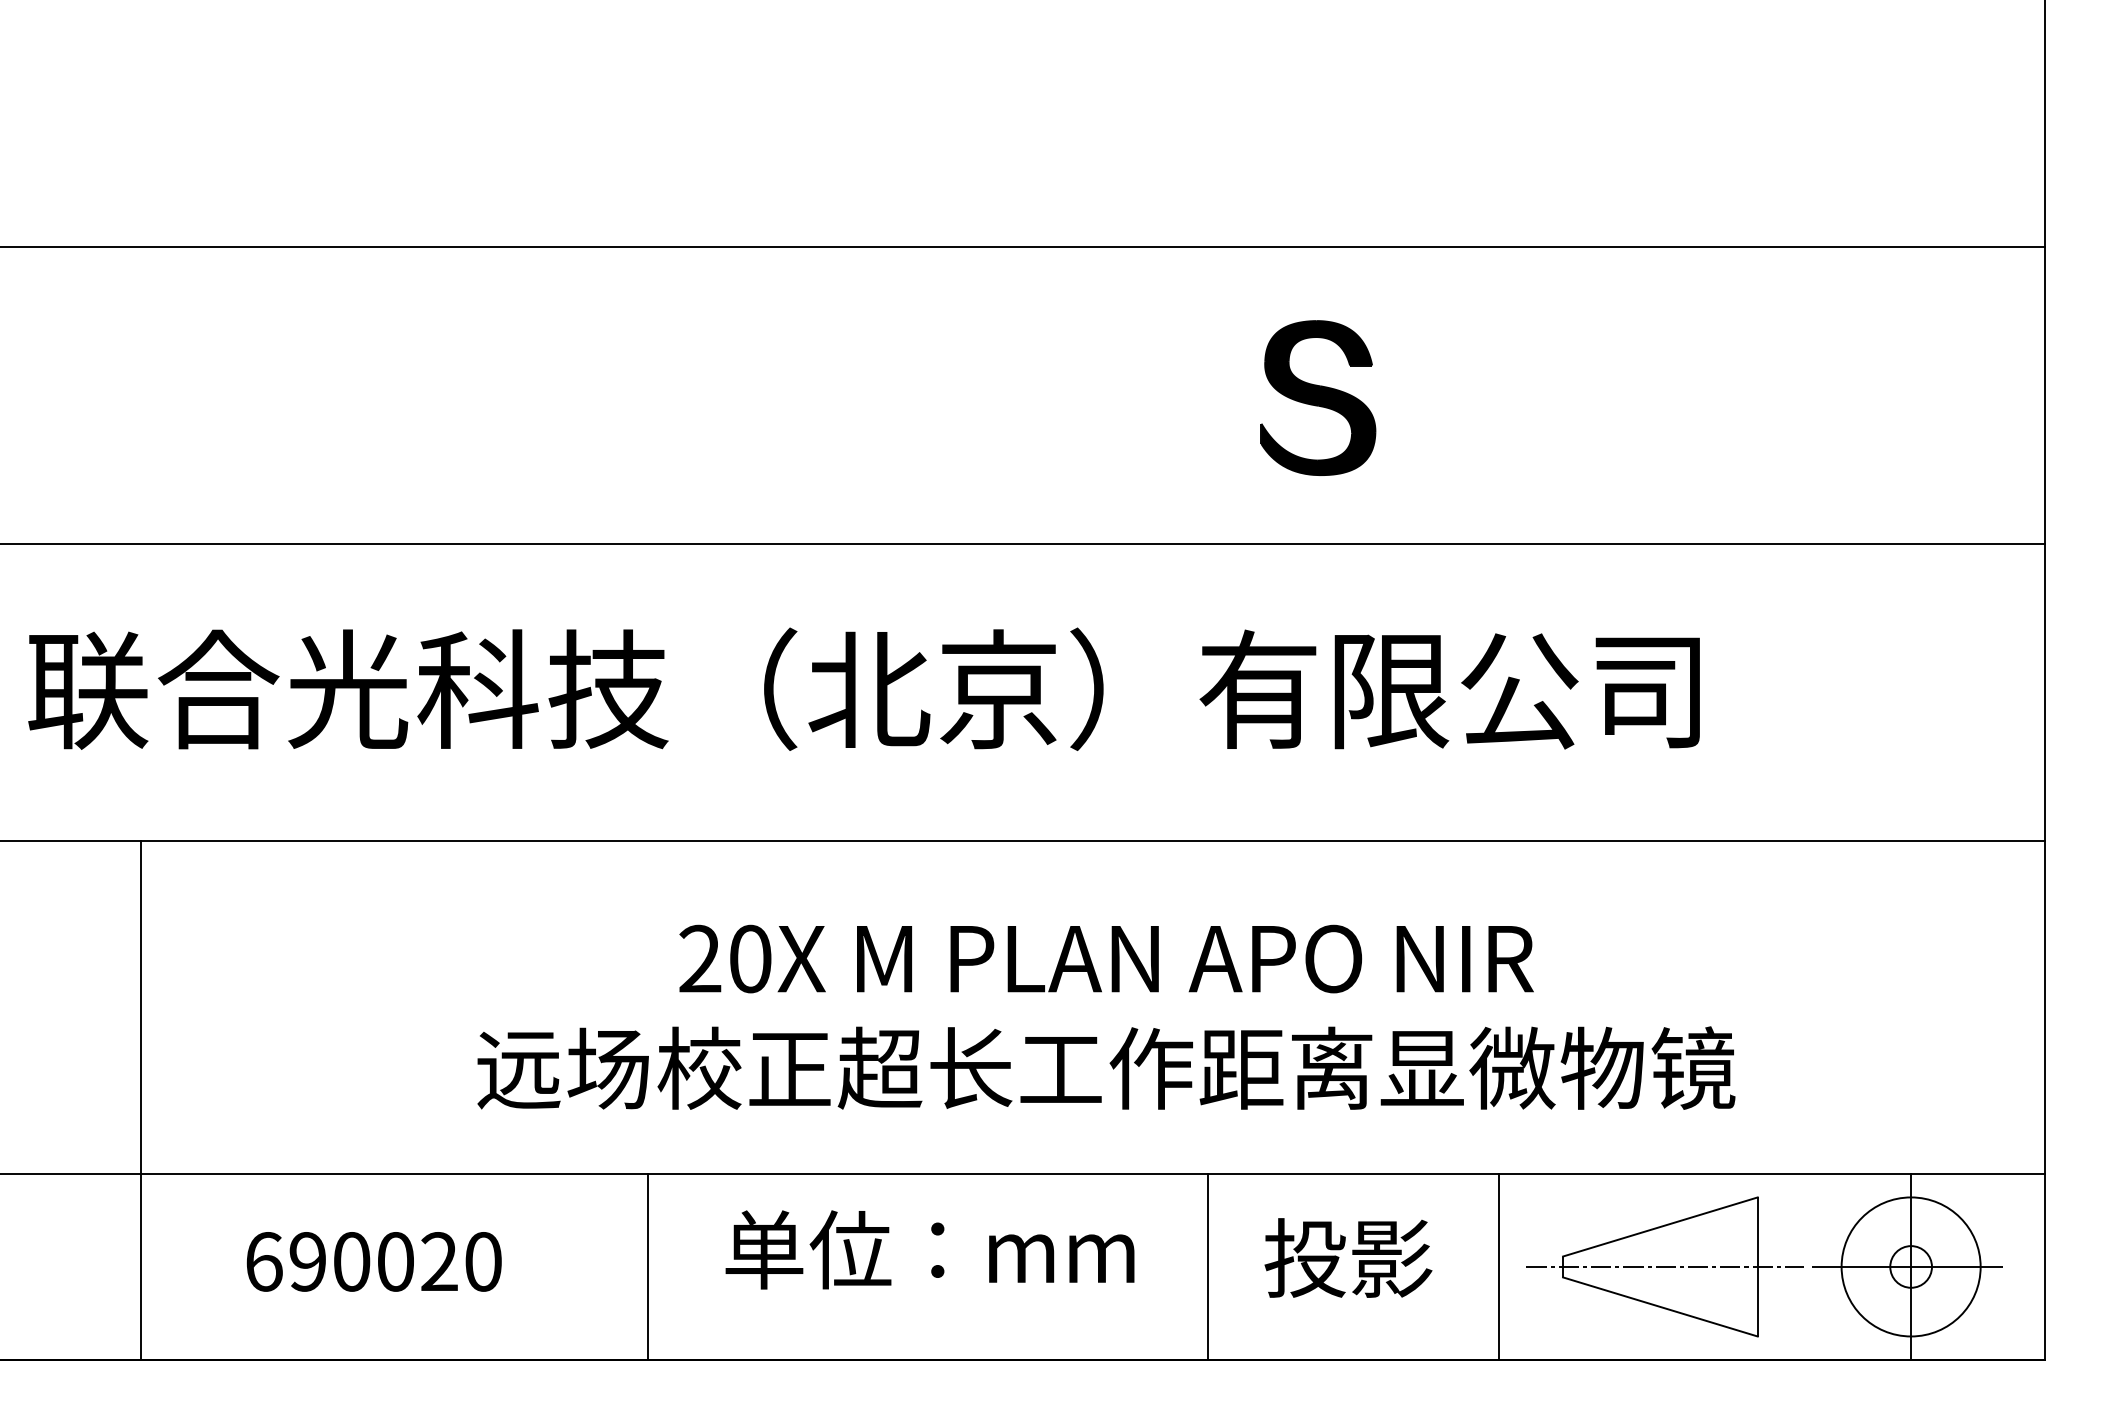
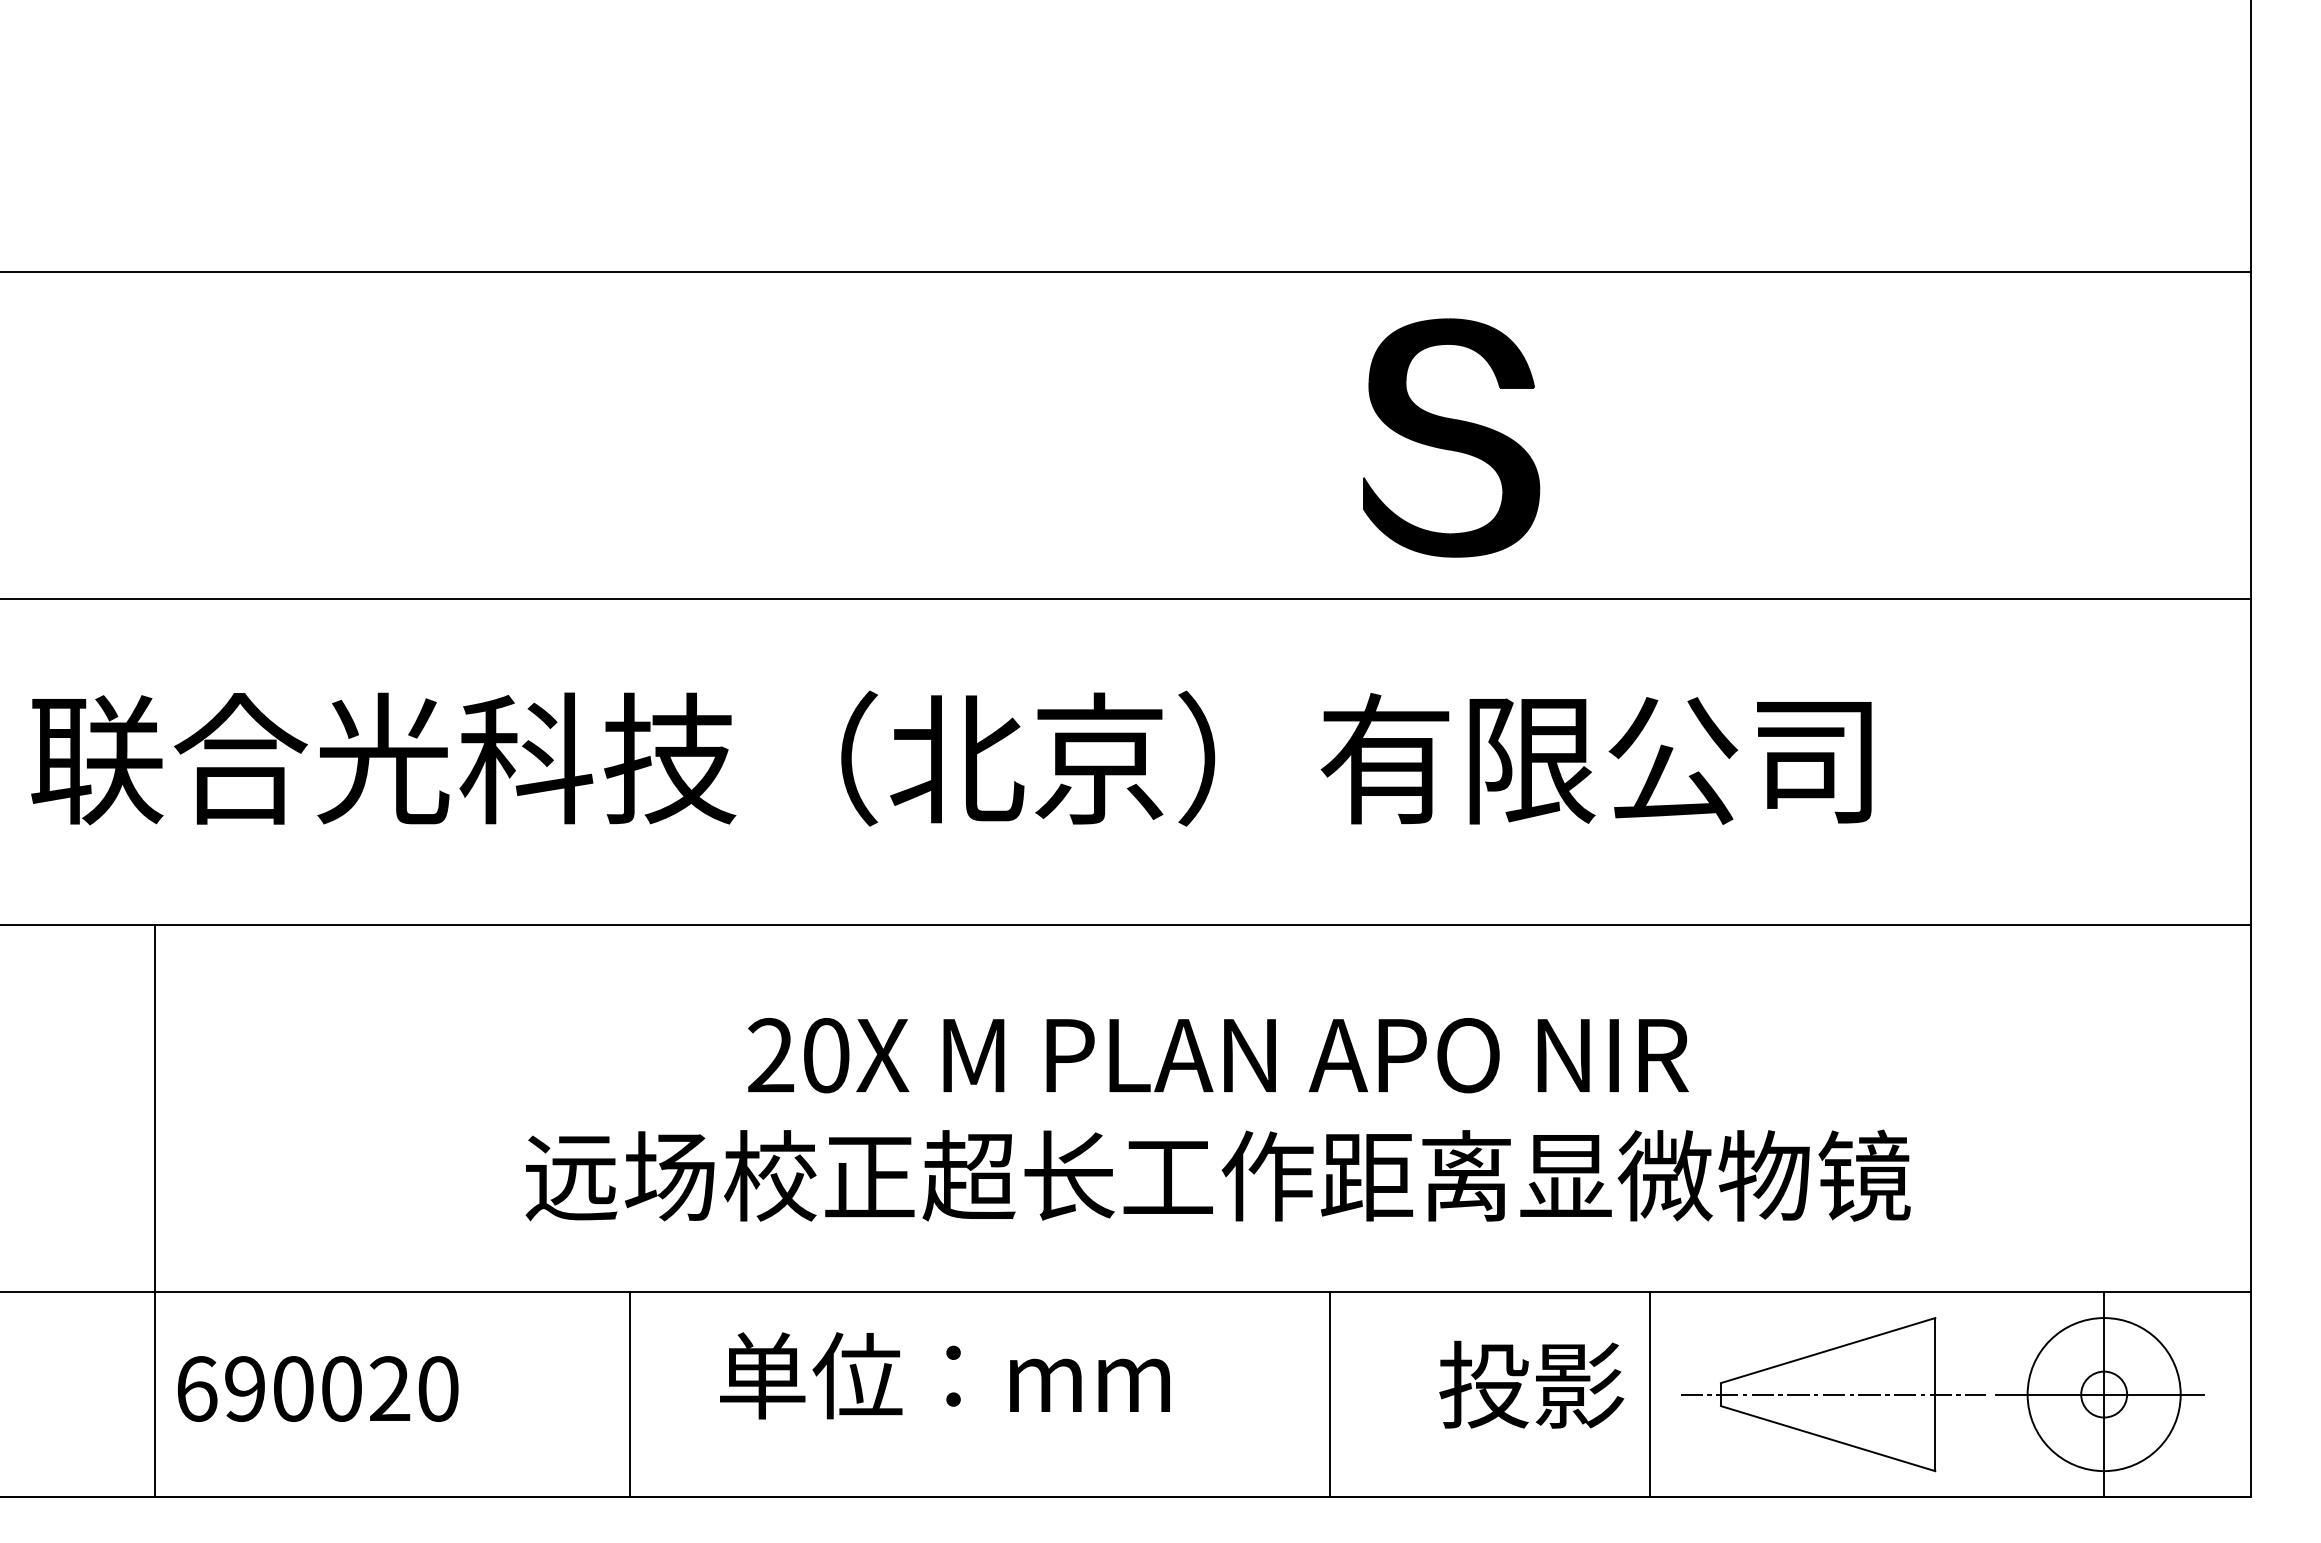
part: (1318, 397) -> (1451, 437), size x1.4
text: (929, 1249) -> (944, 1375), moved
text: (1348, 1257) -> (1531, 1384), moved
text: (373, 1261) -> (317, 1388), moved
line: (647, 1266) -> (630, 1394), moved

